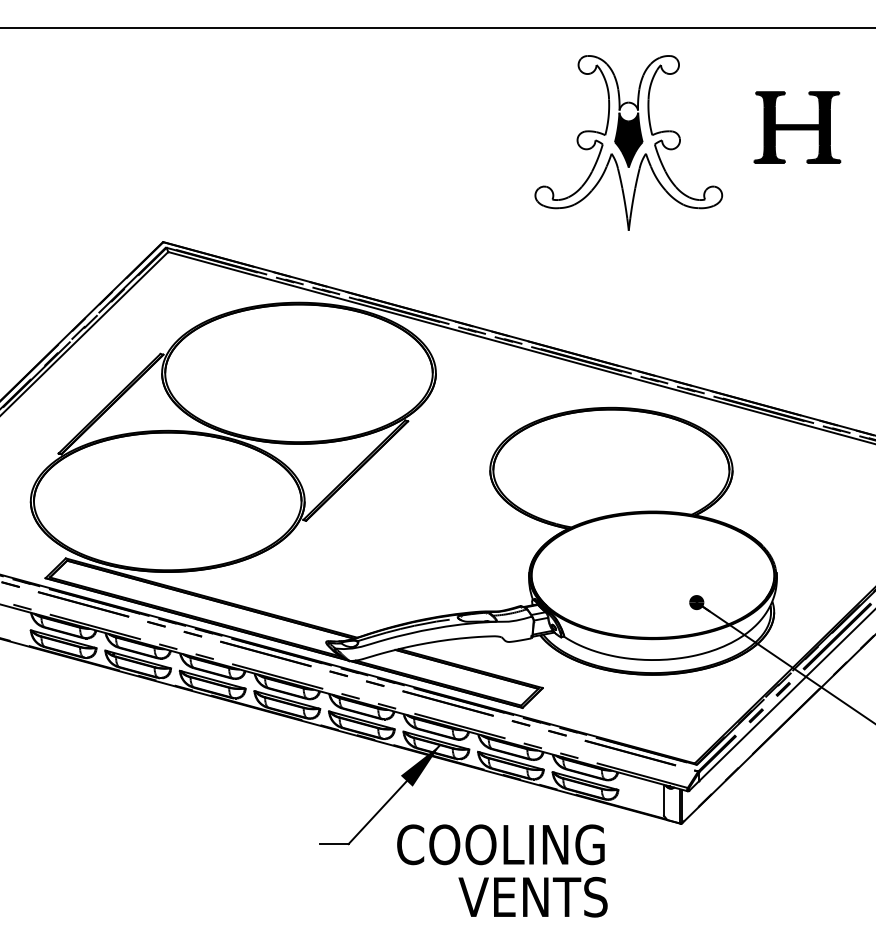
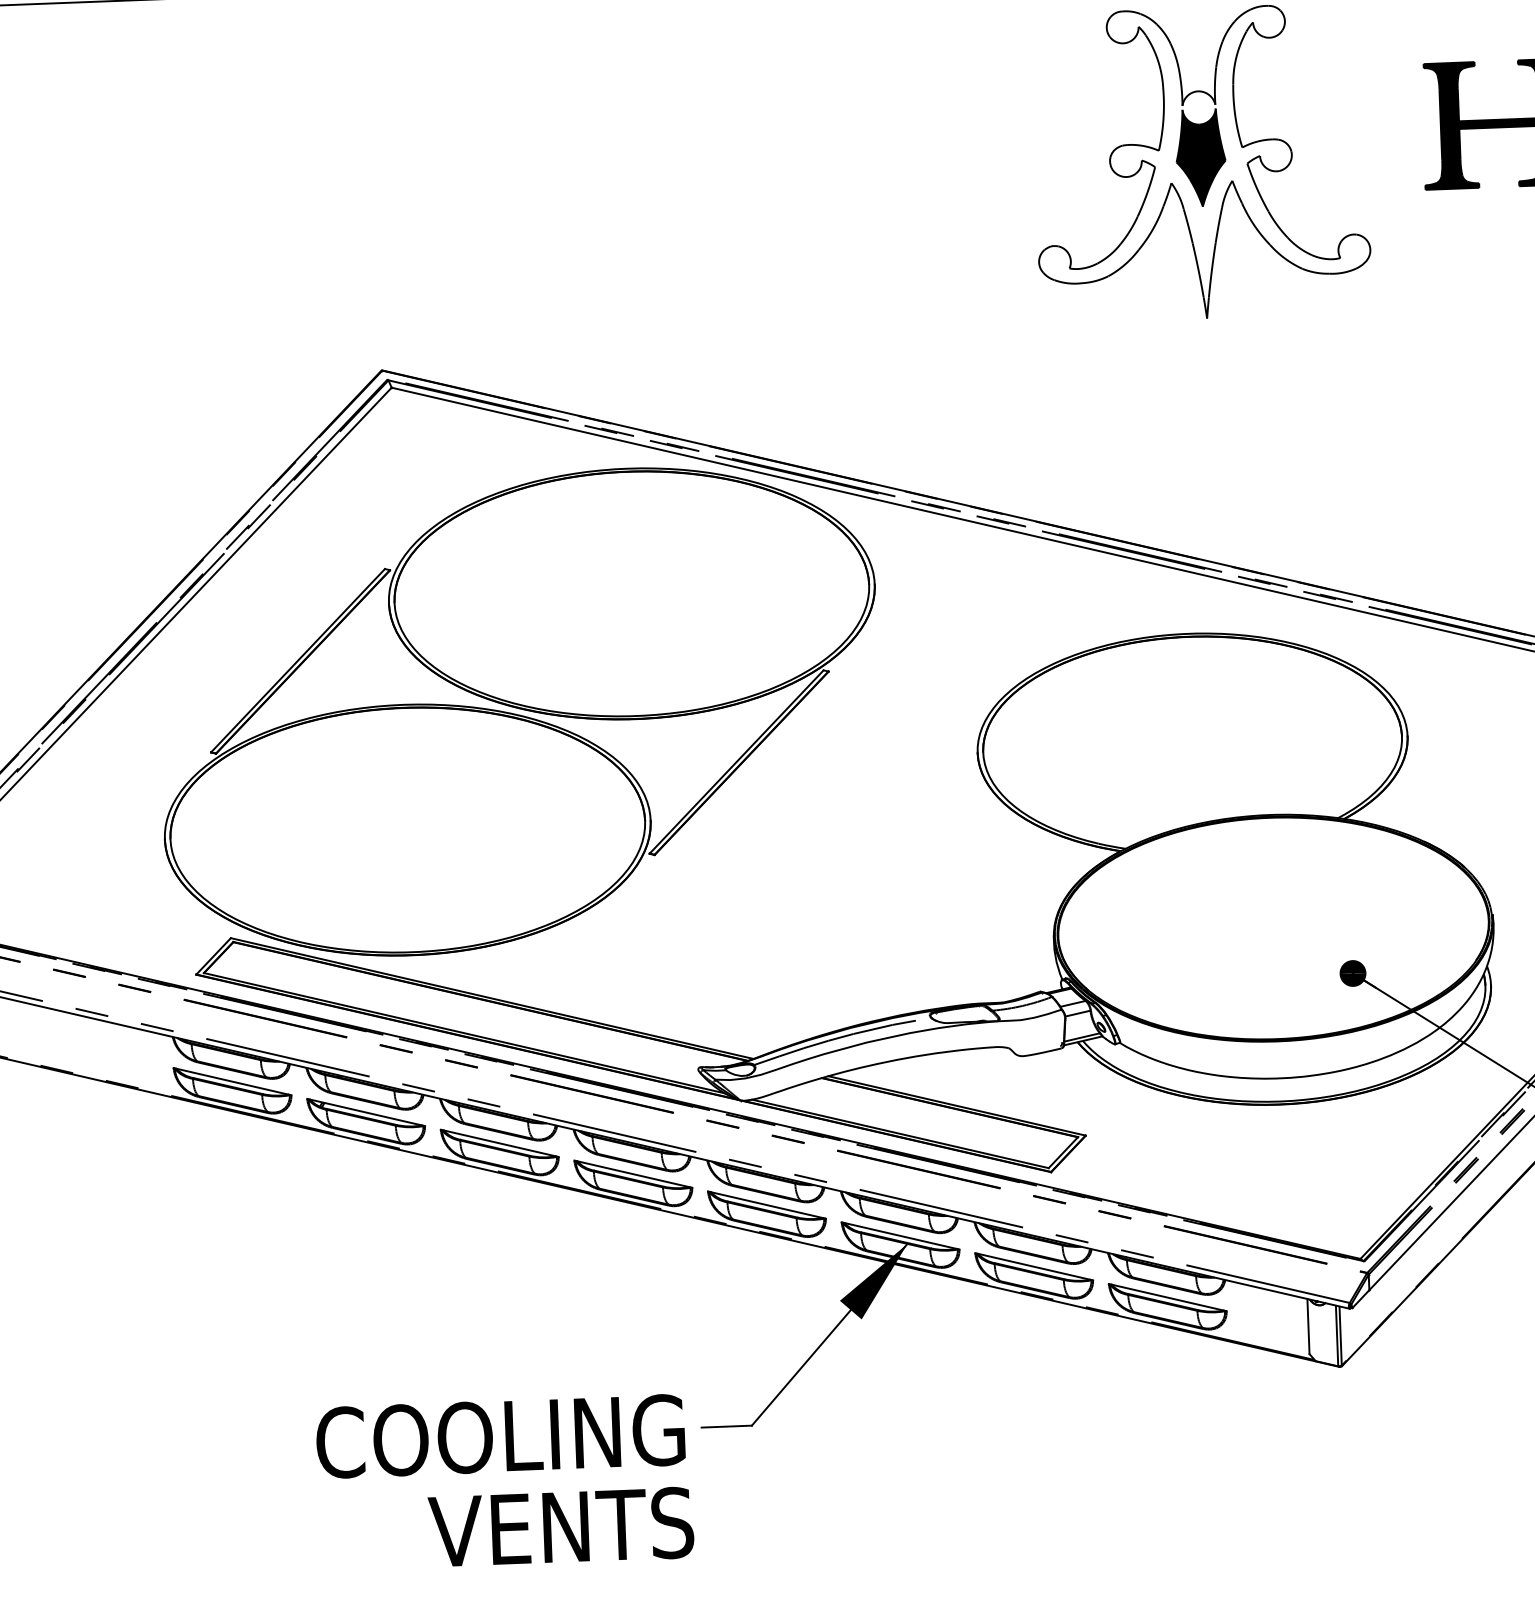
text: (502, 870) -> (505, 1481), moved

